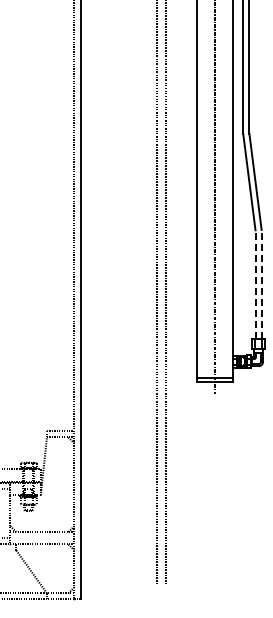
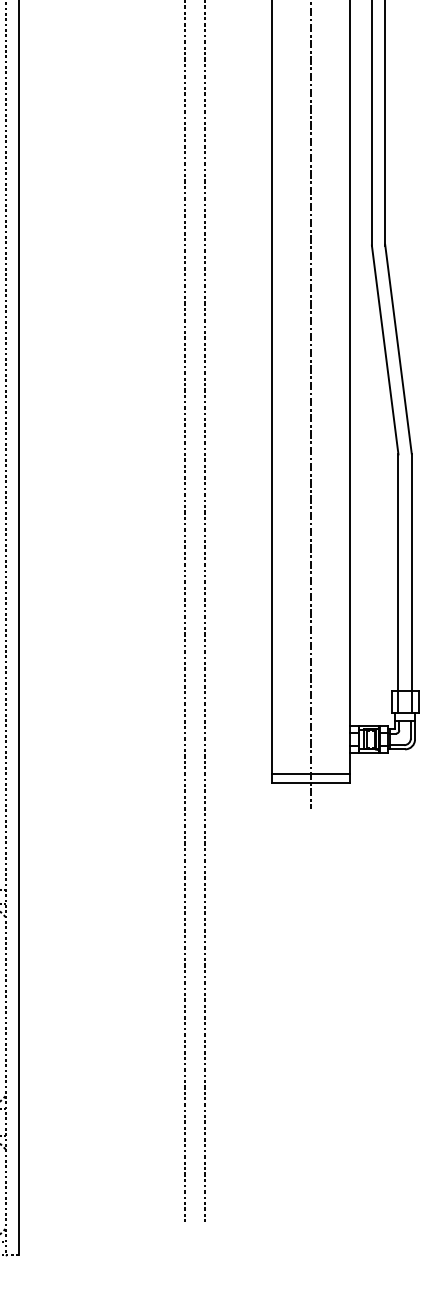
line: (255, 284) -> (398, 572), dashed -> solid
line: (261, 284) -> (411, 572), dashed -> solid

